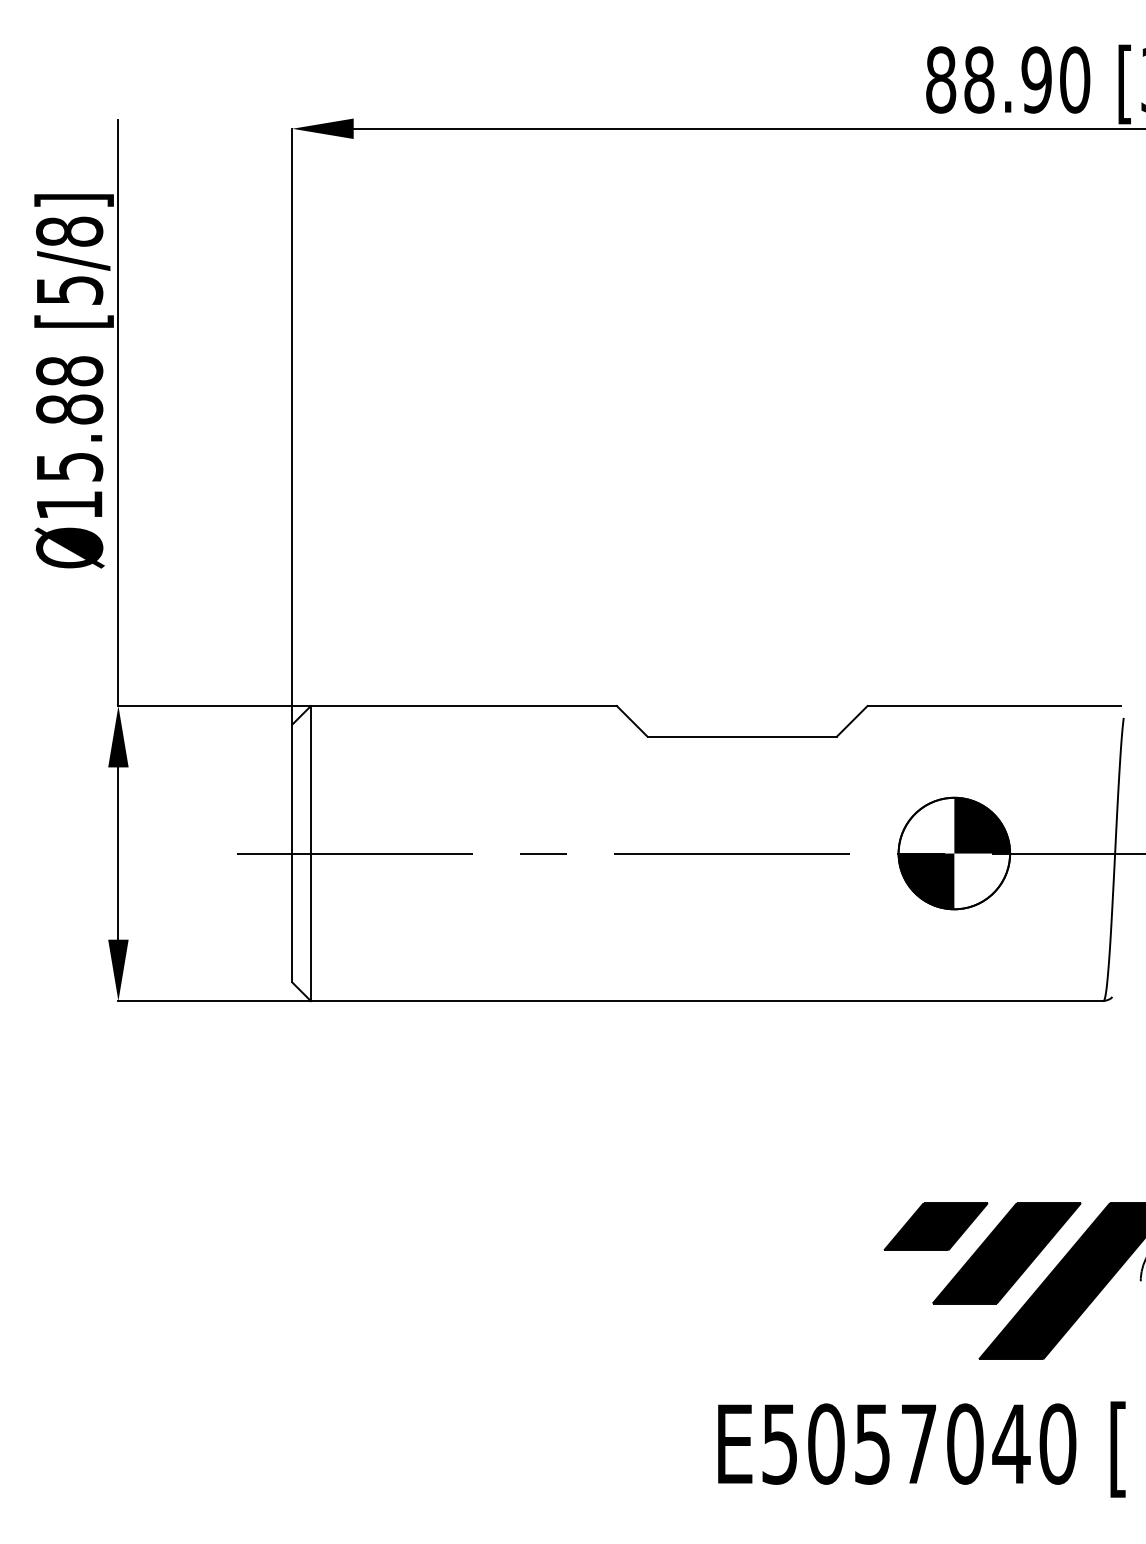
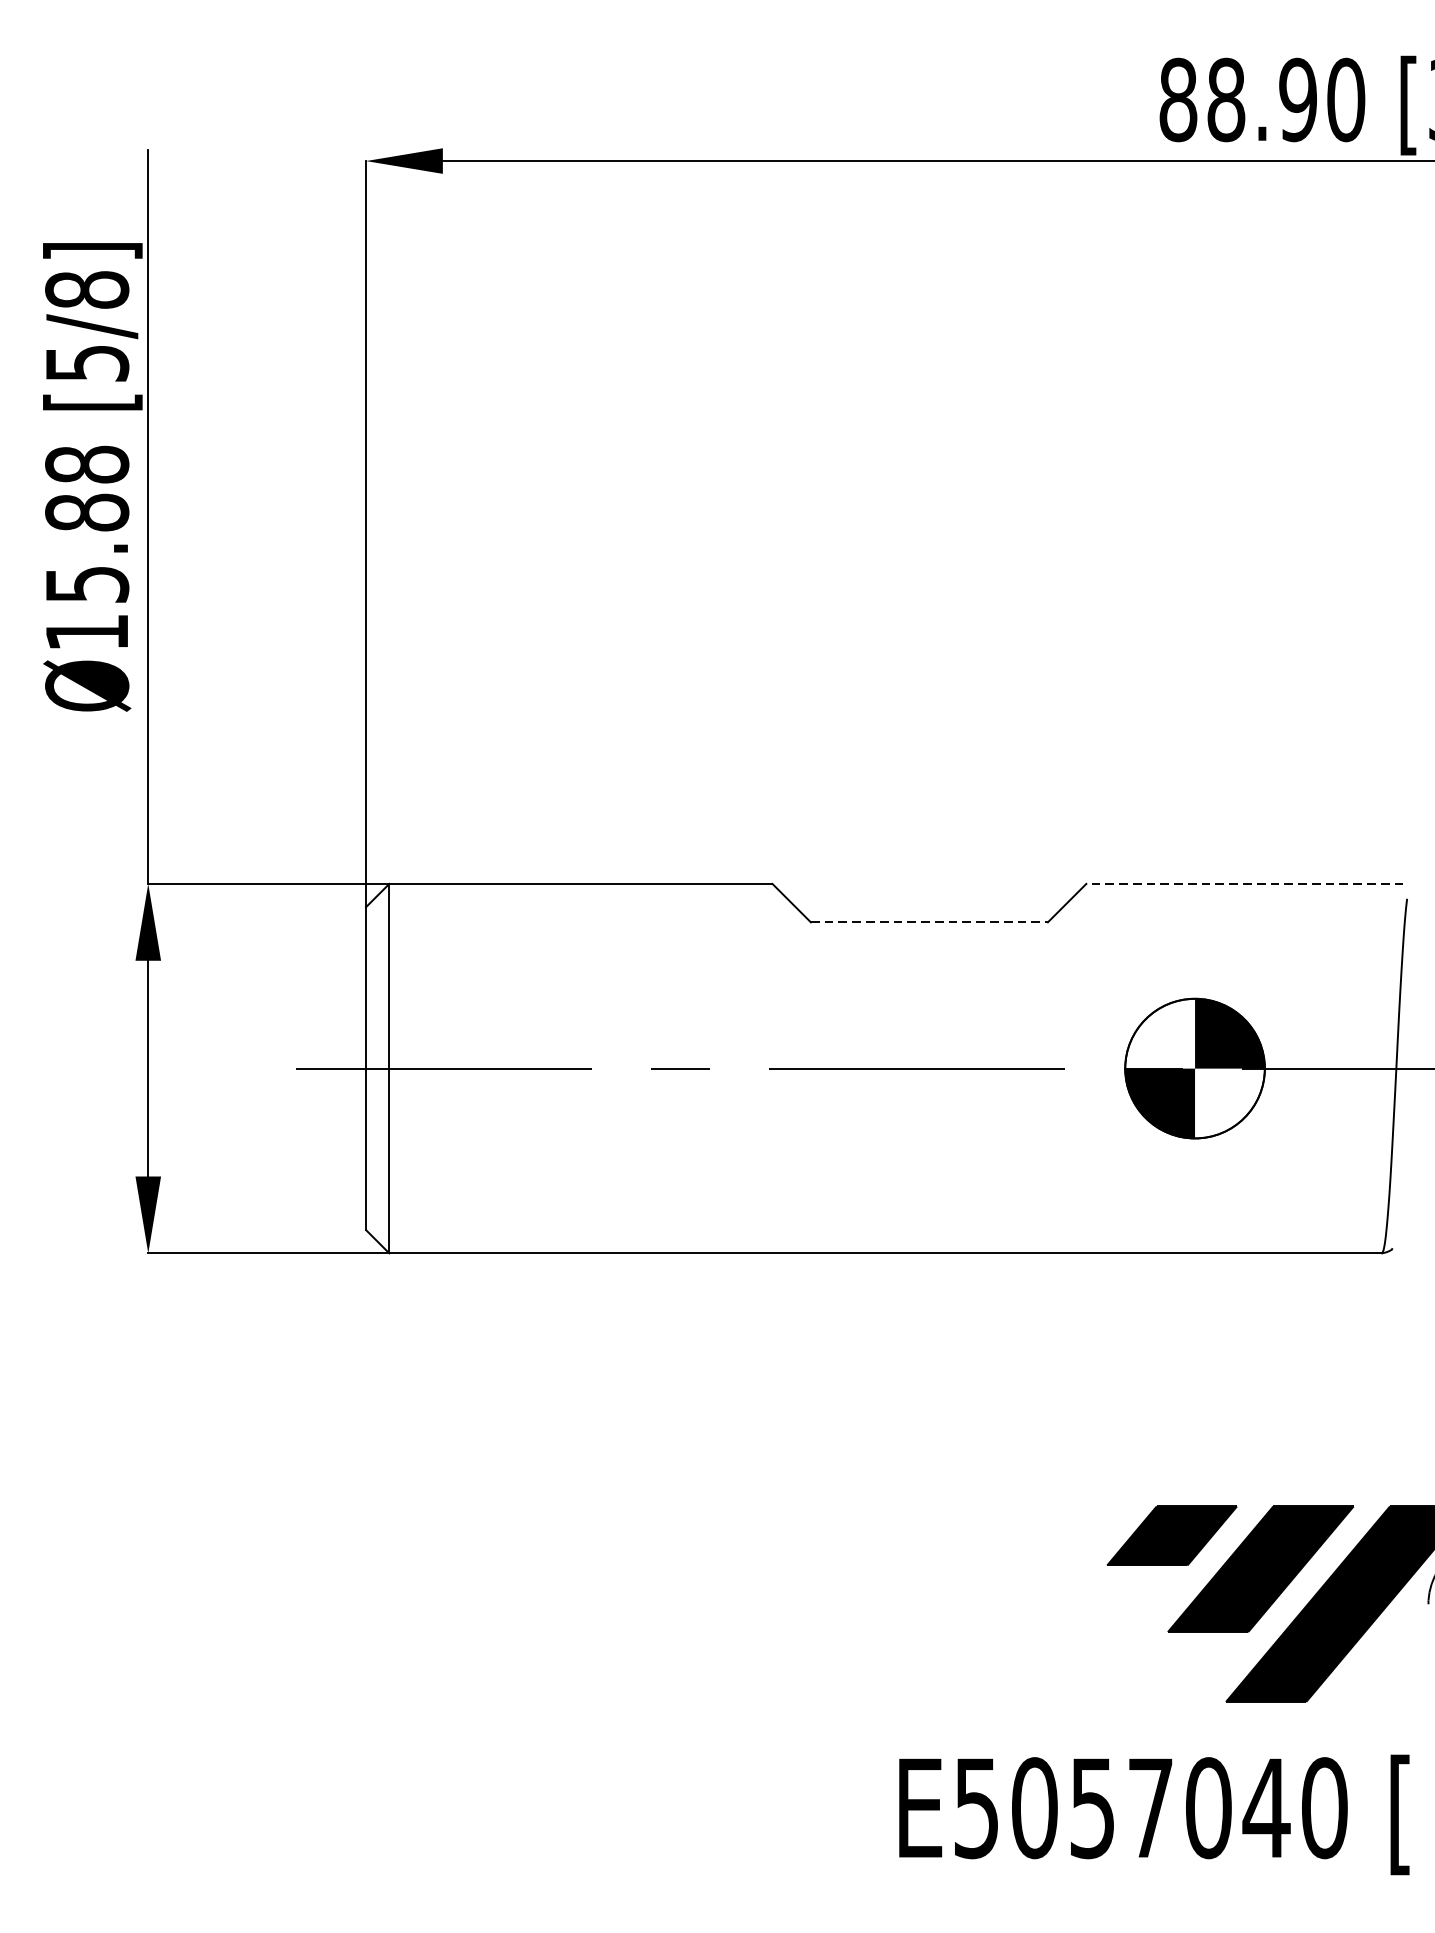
line: (994, 706) -> (1245, 884), solid -> dashed
line: (742, 736) -> (929, 922), solid -> dashed

